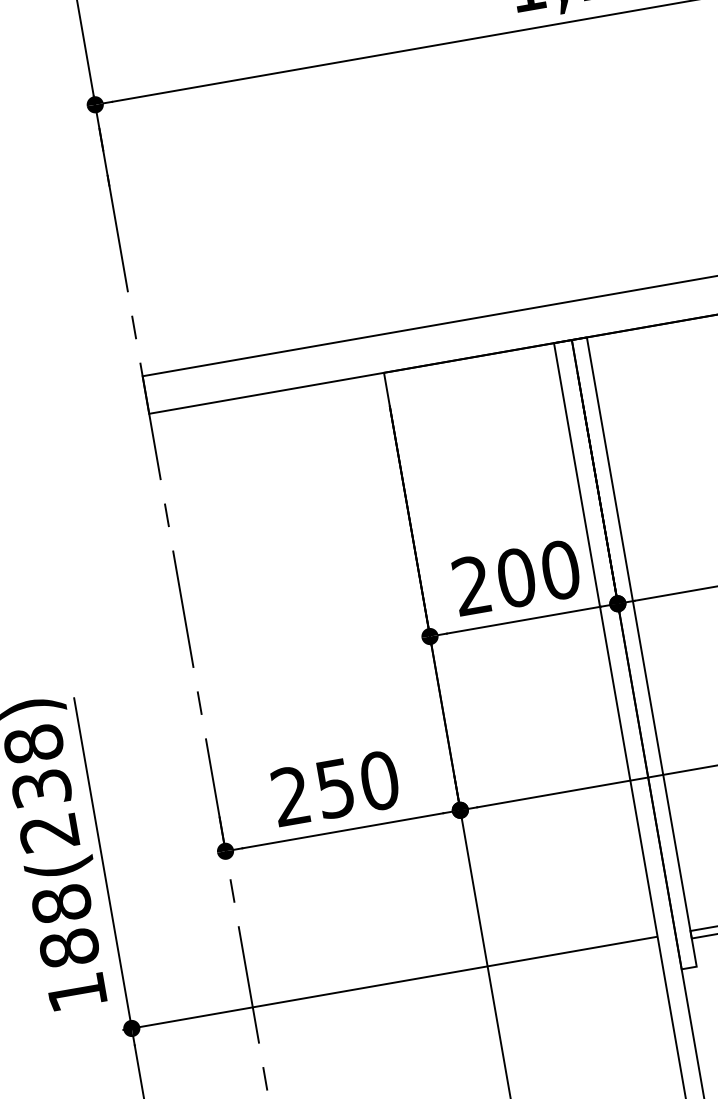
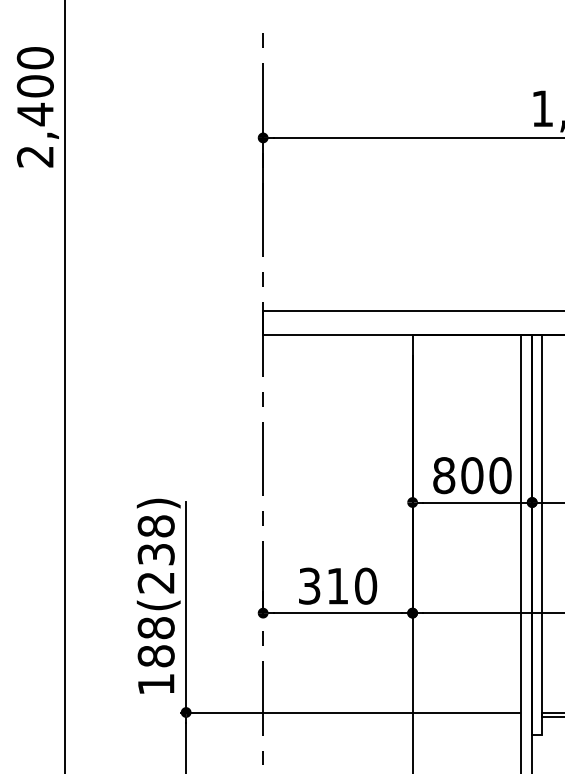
text: (472, 585) -> (444, 475), 200 -> 800
text: (313, 792) -> (323, 586), 250 -> 310

